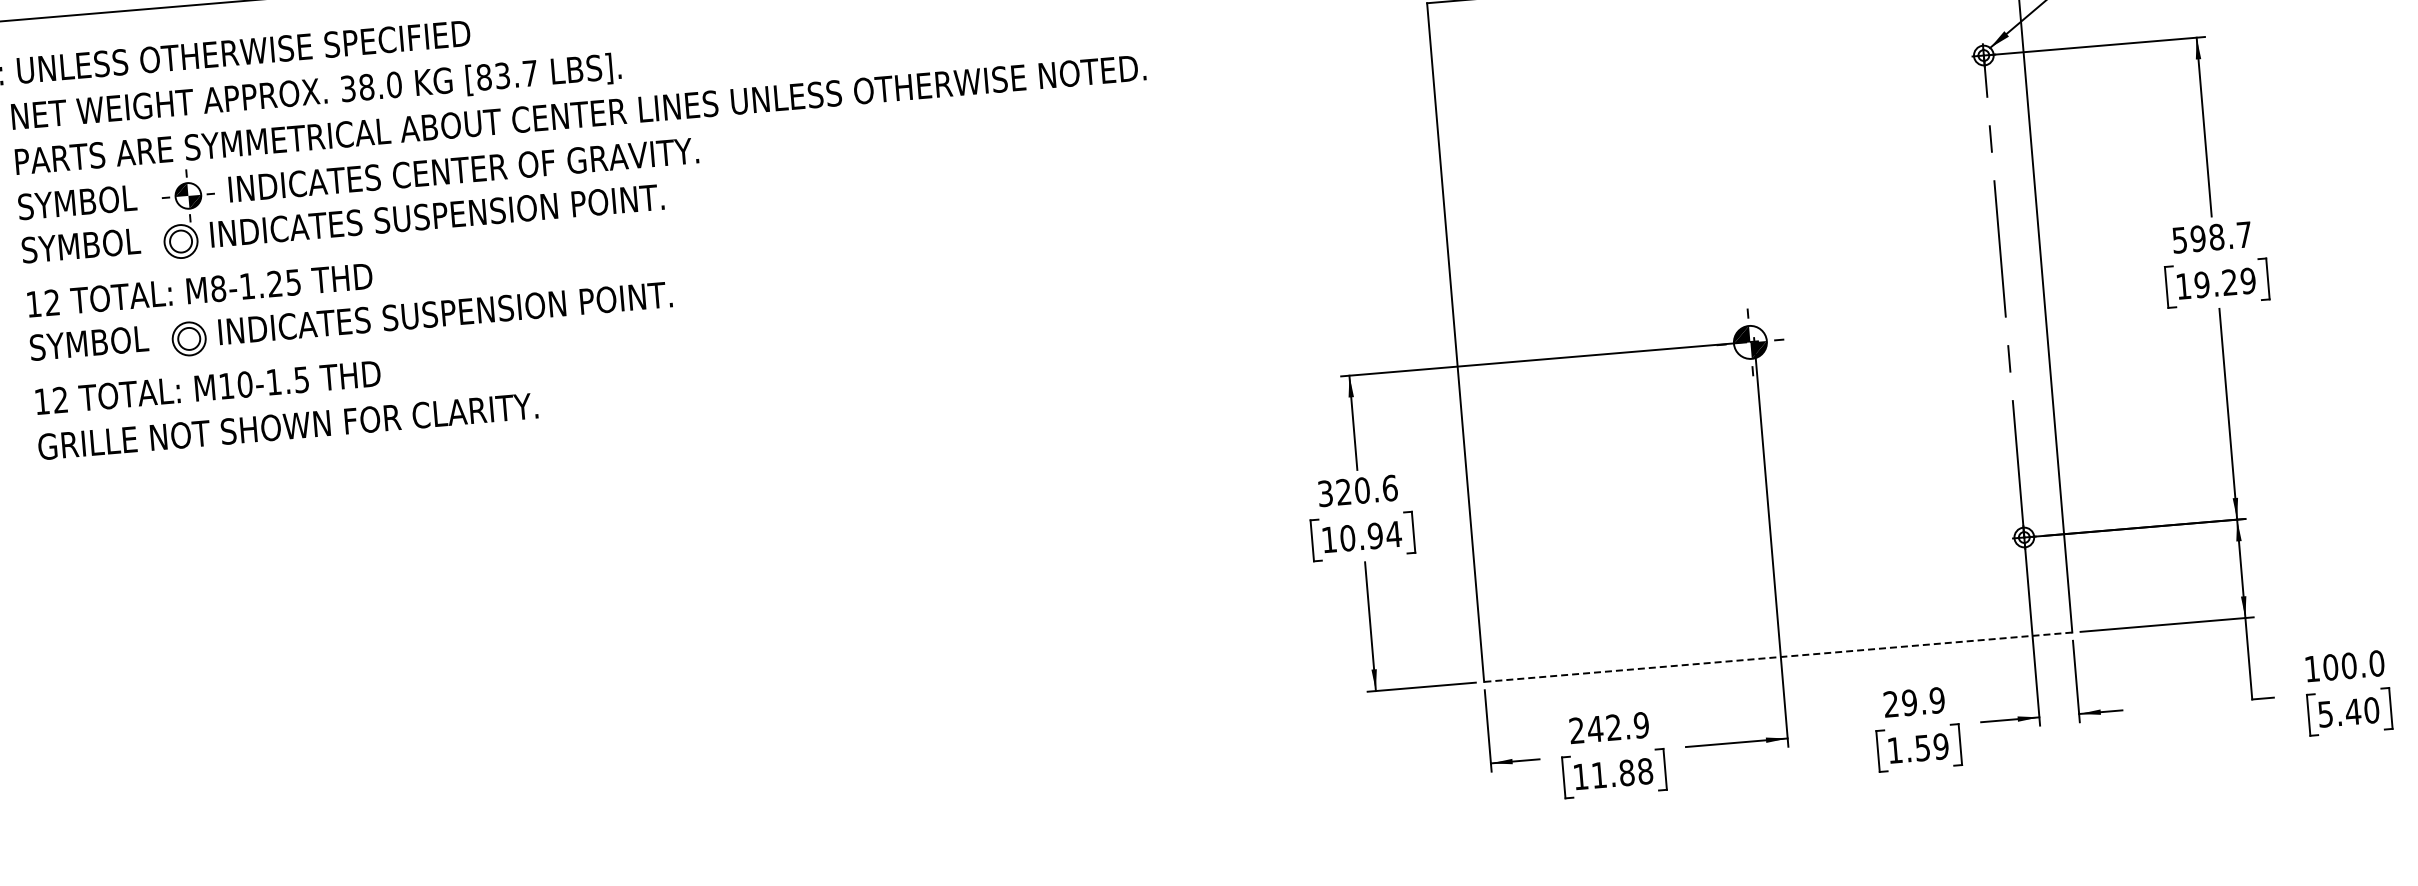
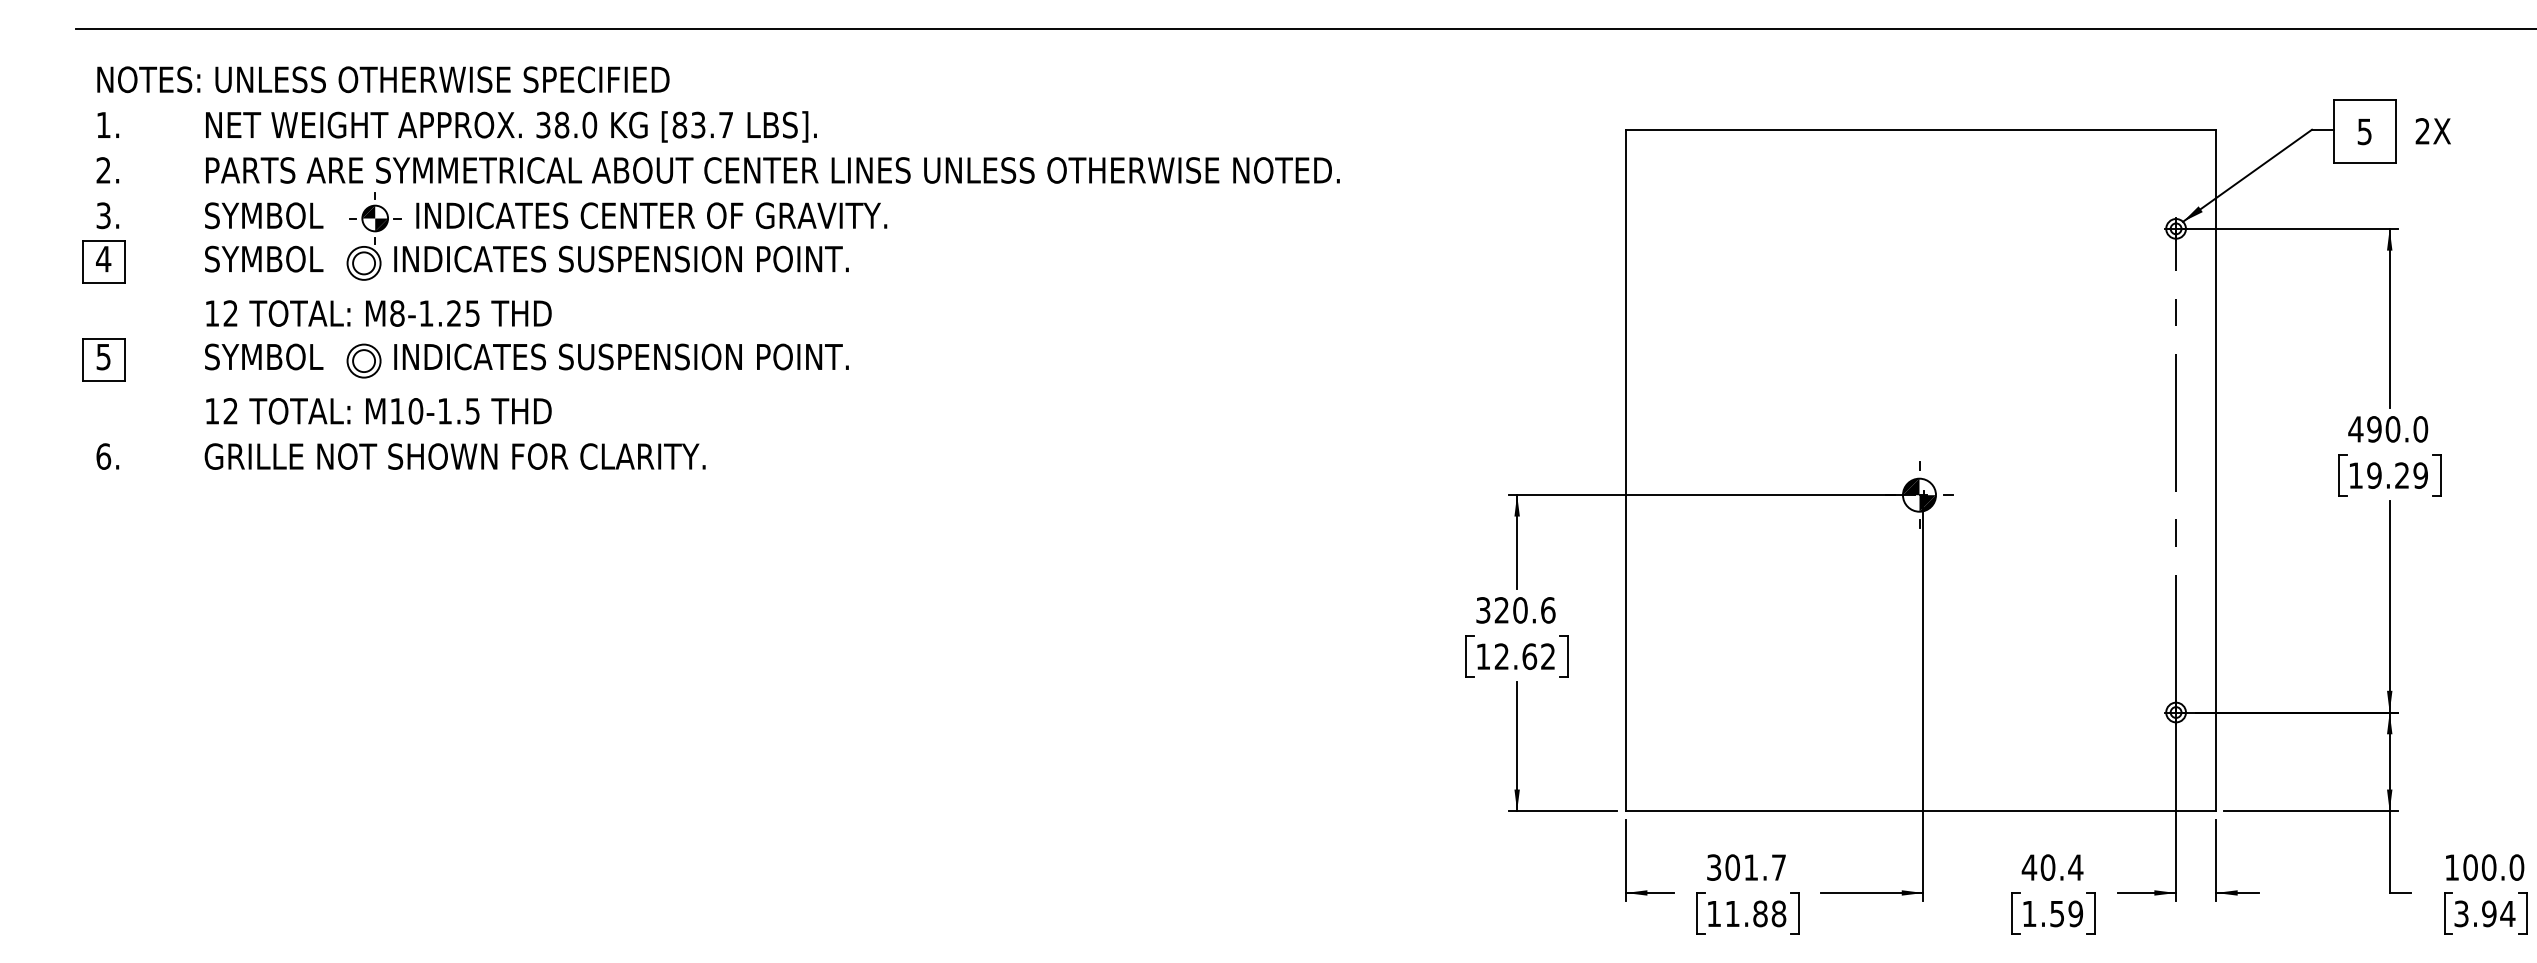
text: (2212, 237) -> (2388, 429), 598.7 -> 490.0
text: (1370, 536) -> (1524, 656), 10.94 -> 12.62
line: (1777, 657) -> (1920, 811), dashed -> solid
text: (1914, 702) -> (2052, 867), 29.9 -> 40.4
text: (2349, 711) -> (2485, 913), 5.40 -> 3.94
text: (1609, 727) -> (1746, 867), 242.9 -> 301.7

